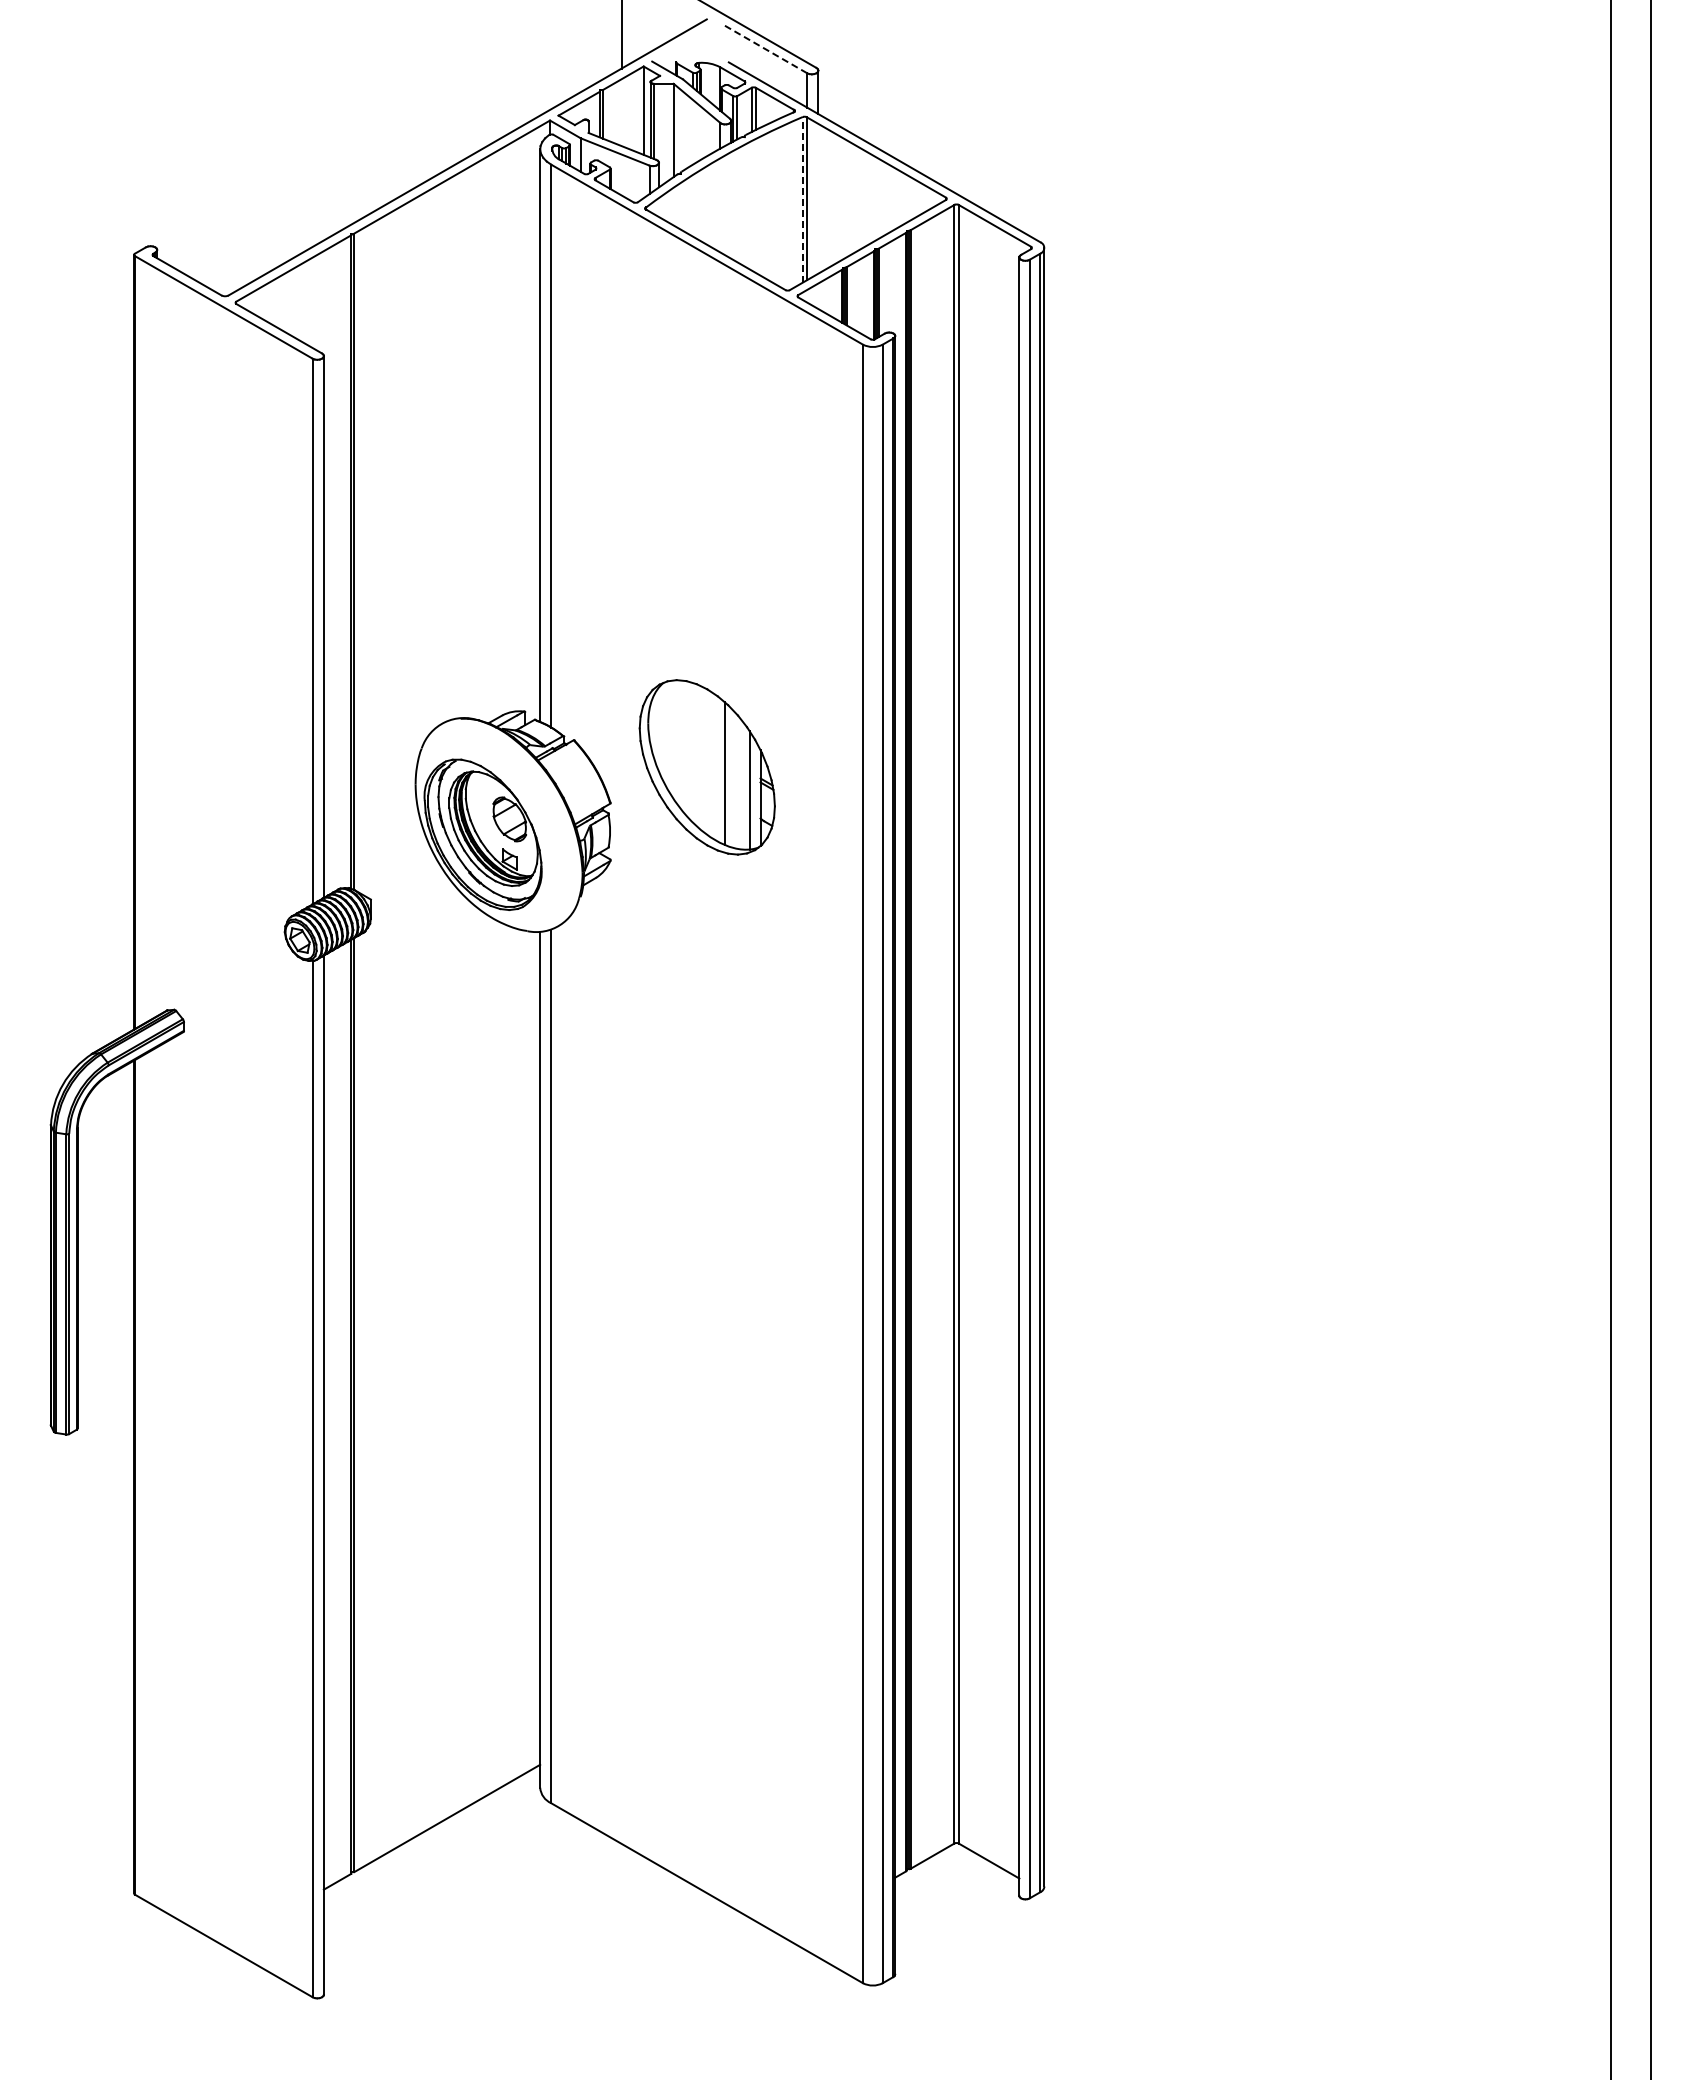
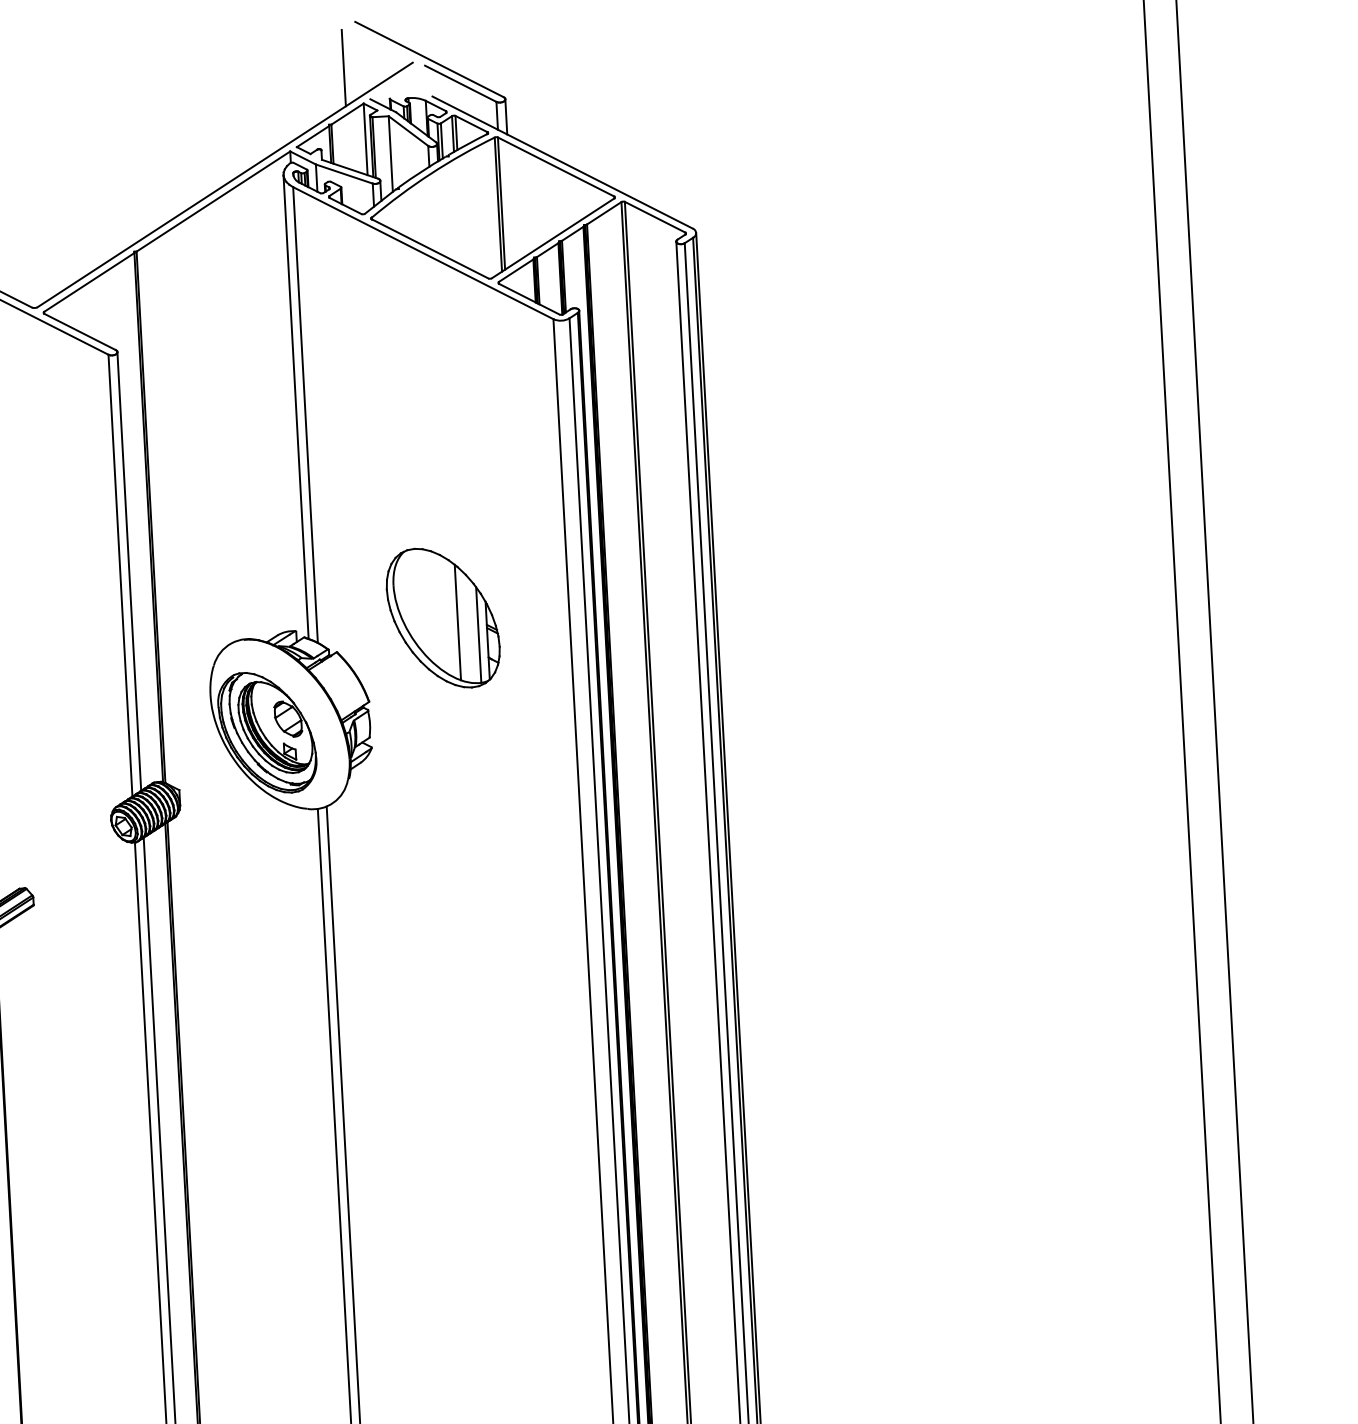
line: (764, 48) -> (460, 83), dashed -> solid
line: (802, 199) -> (498, 204), dashed -> solid
part: (706, 767) -> (442, 618), moved

